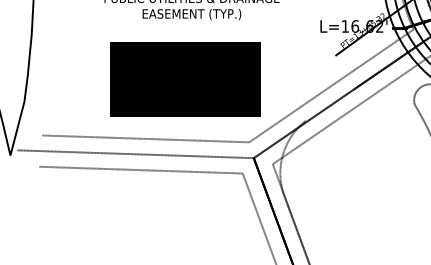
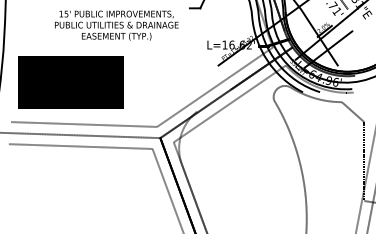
text: (184, 79) -> (70, 82), moved

